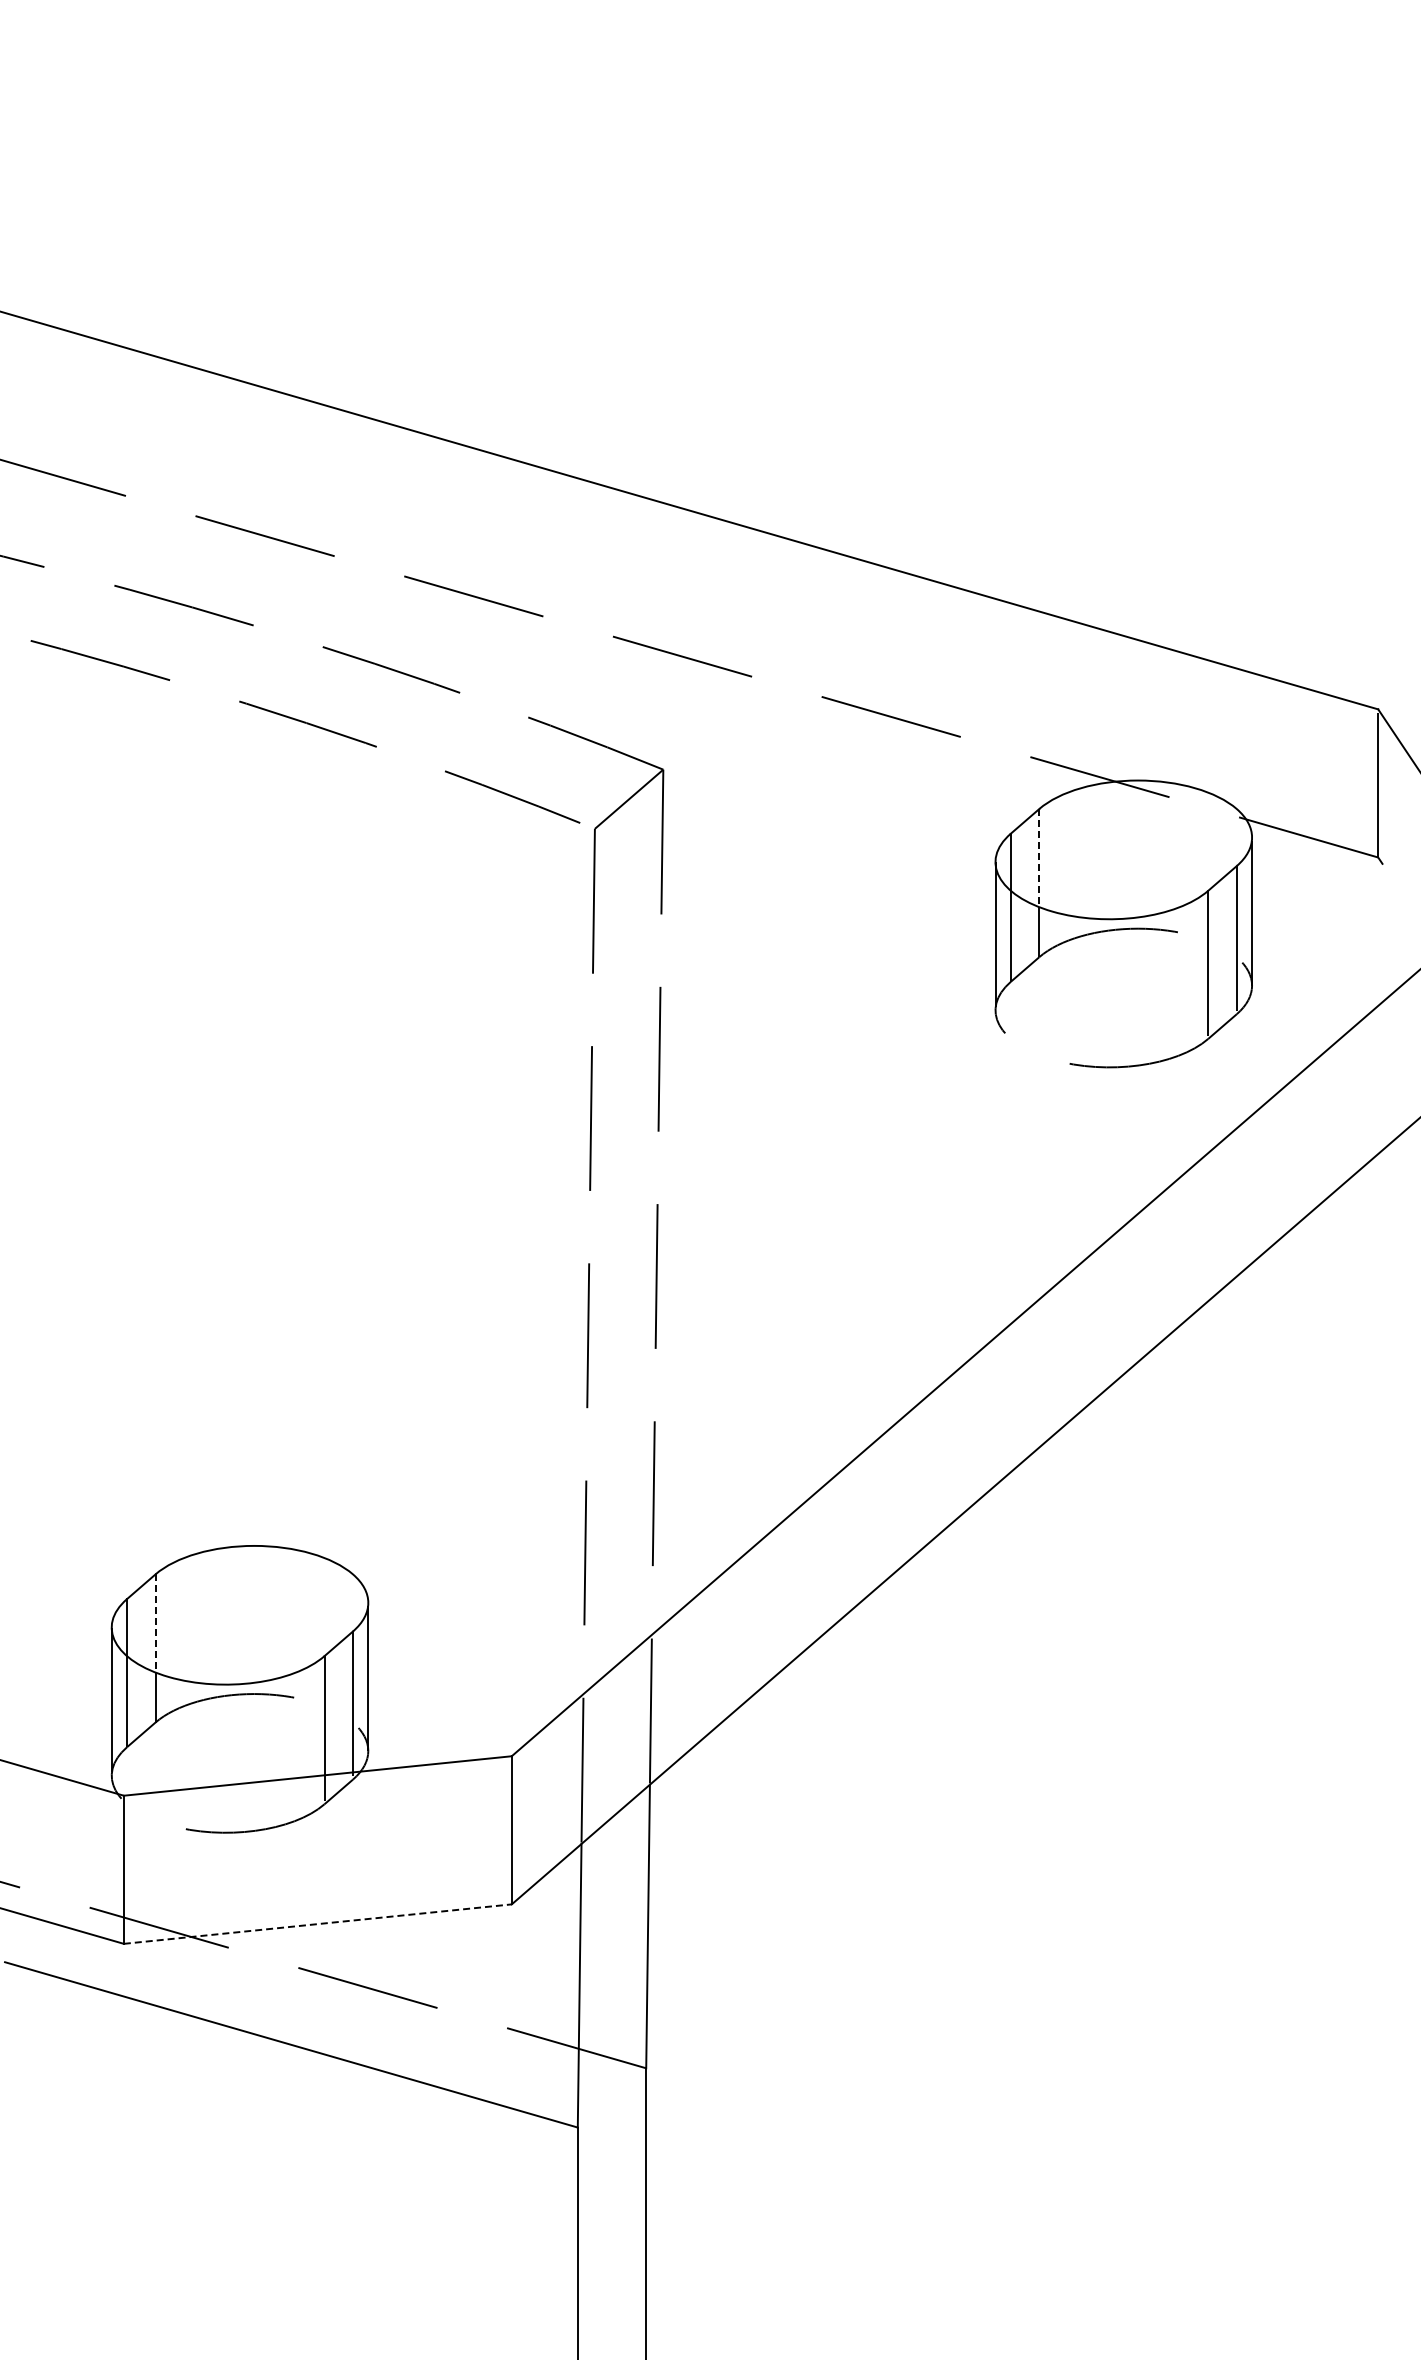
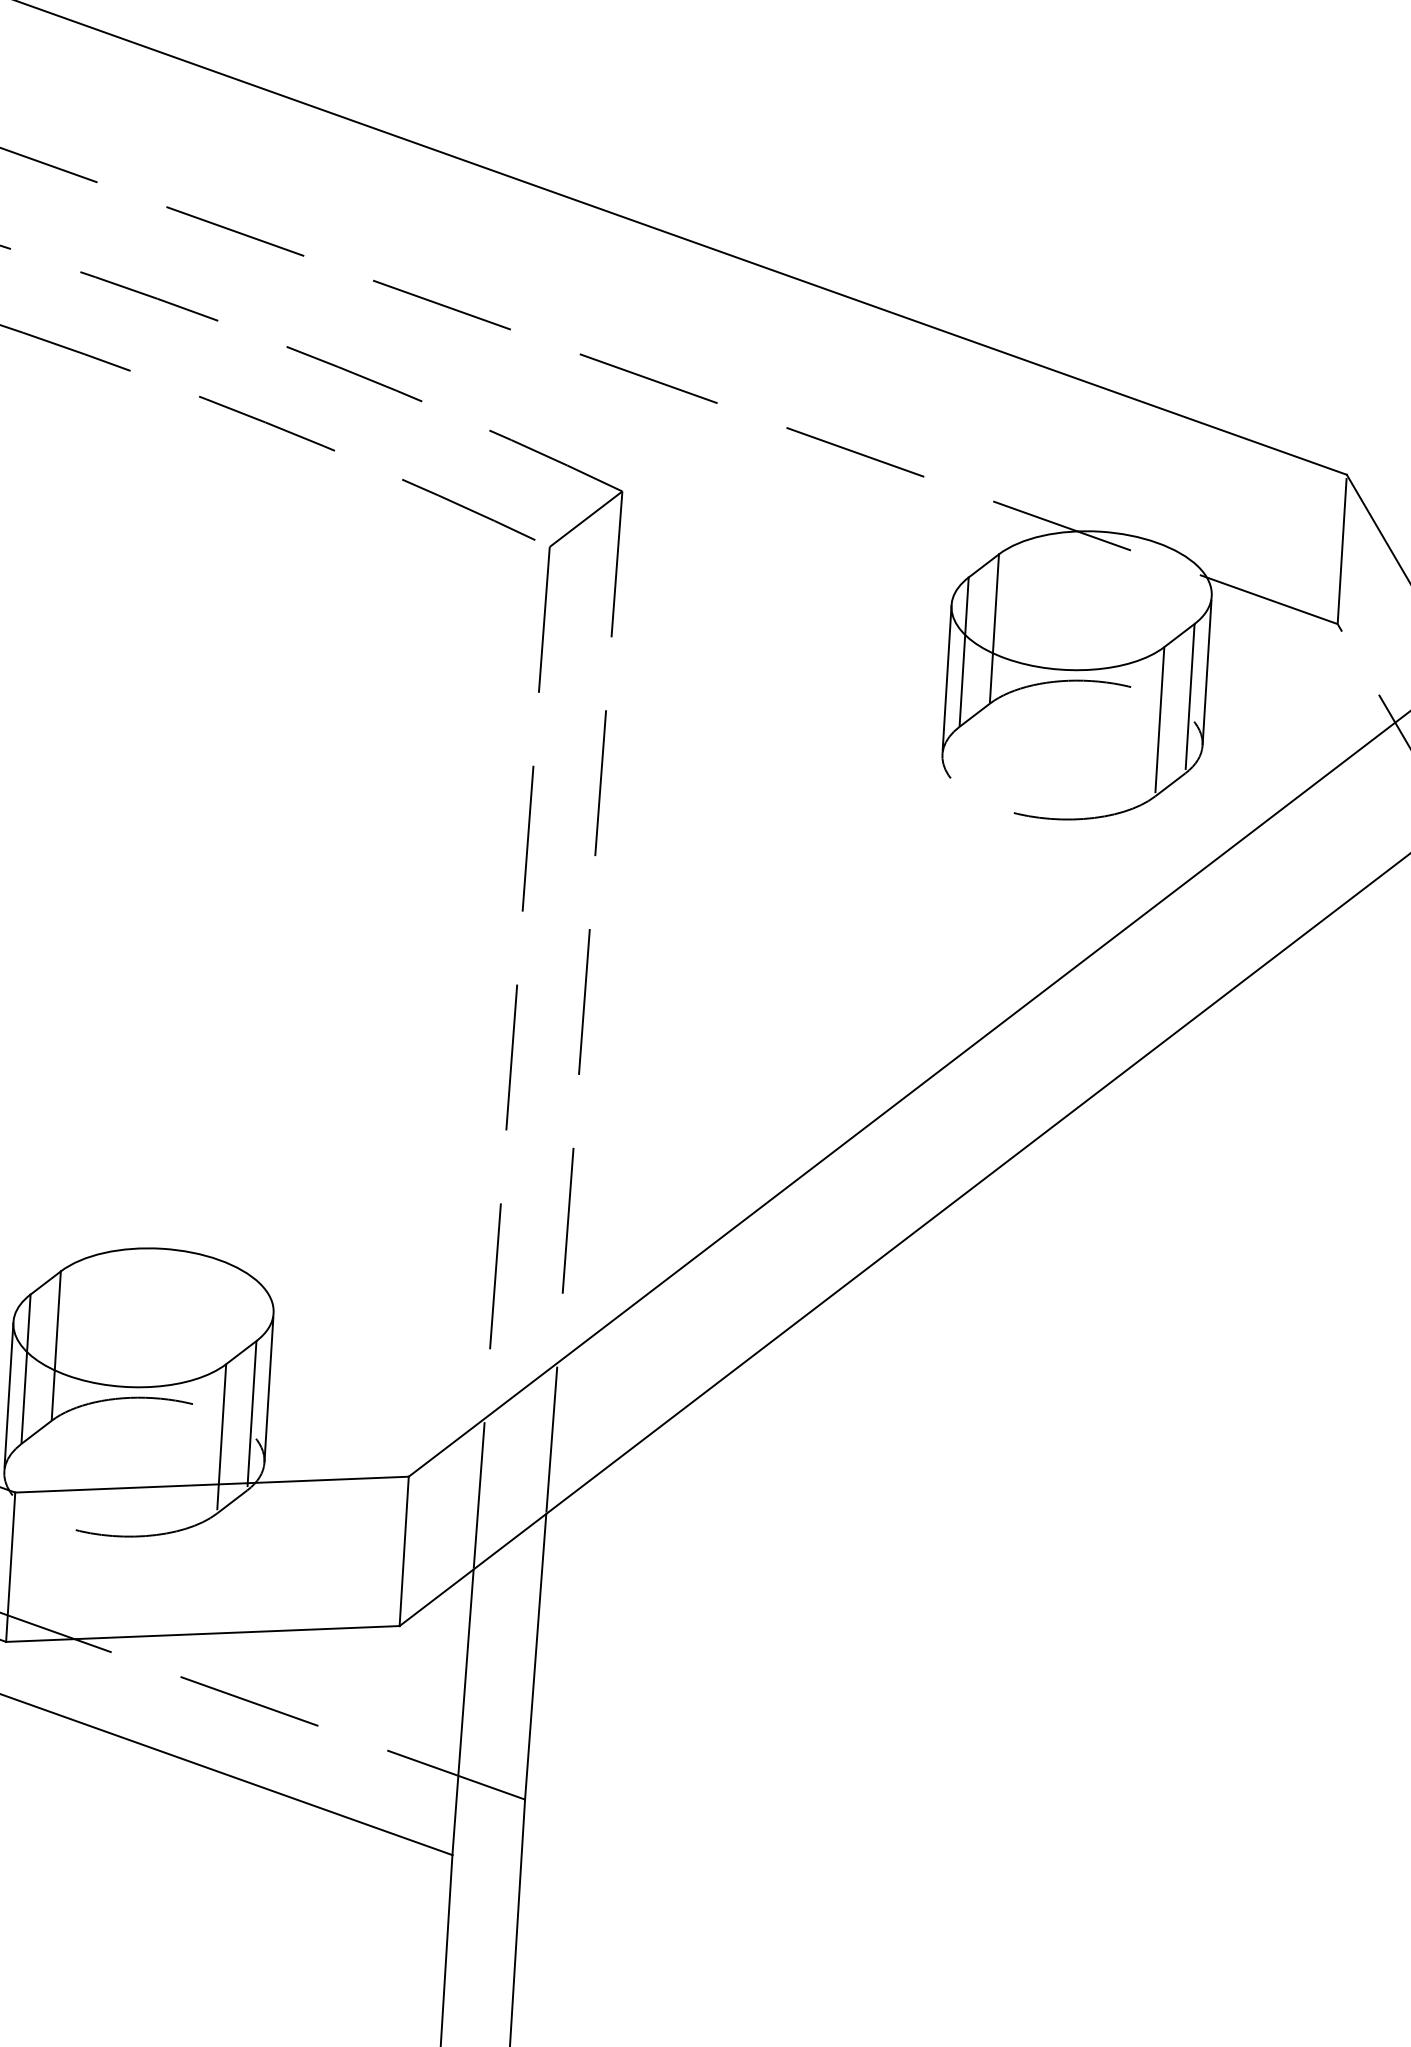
line: (1039, 858) -> (996, 604), dashed -> solid
line: (155, 1623) -> (57, 1320), dashed -> solid
line: (317, 1924) -> (202, 1634), dashed -> solid

